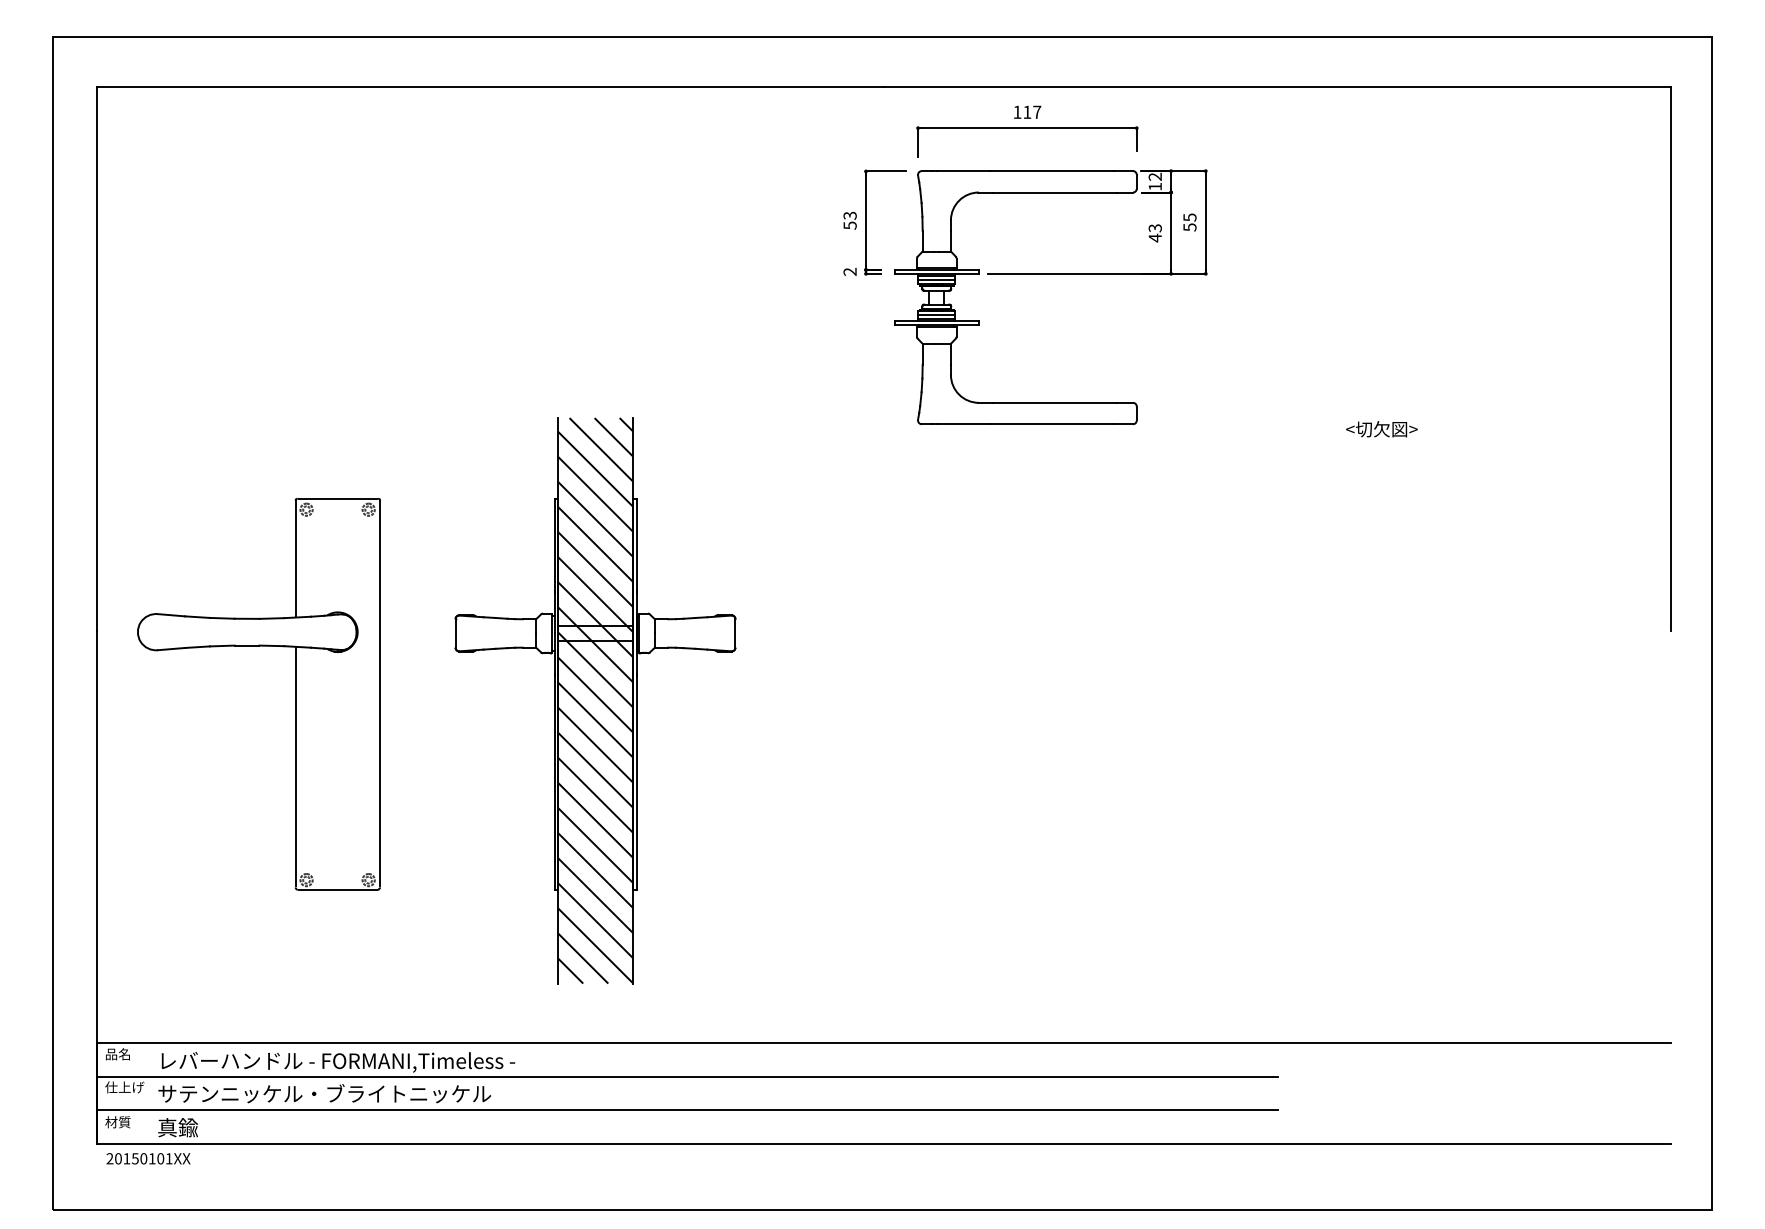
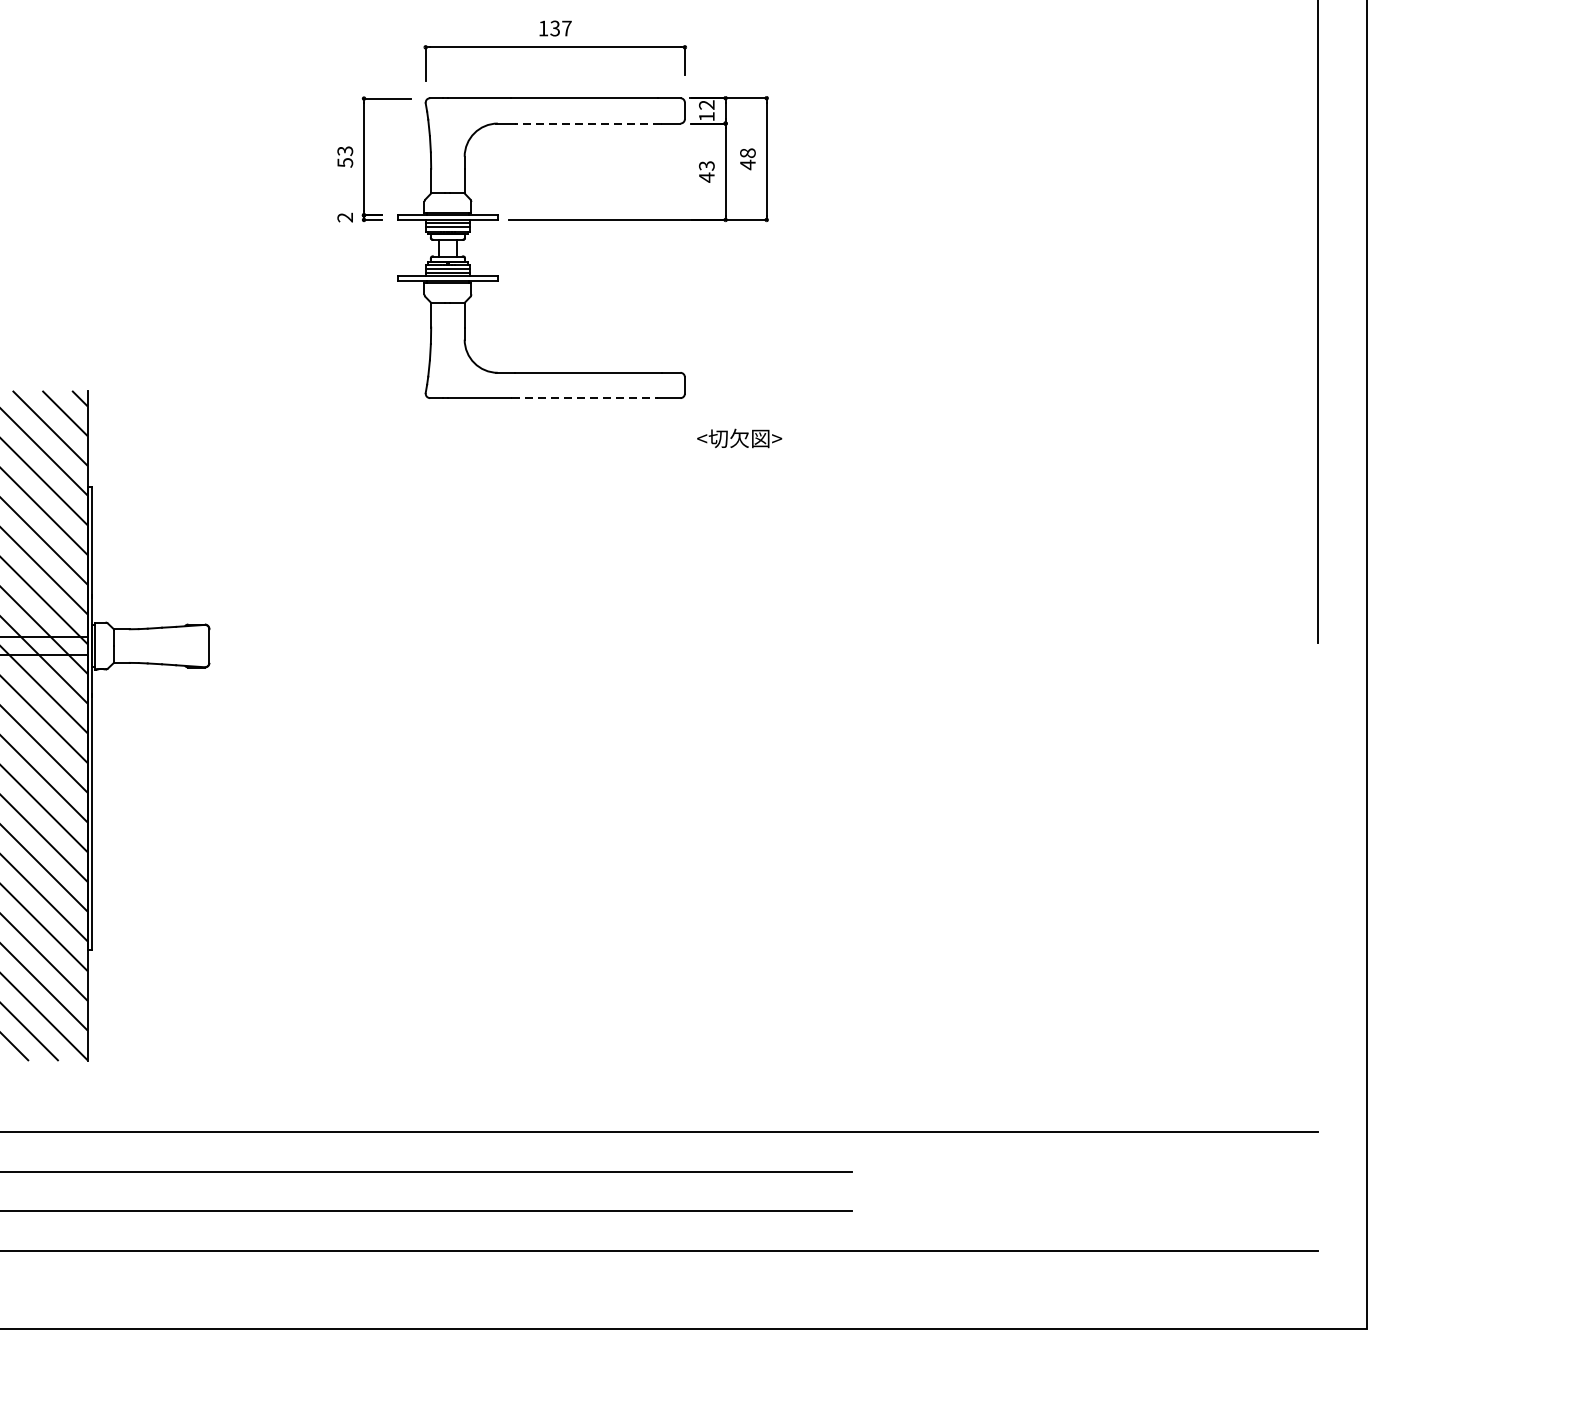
text: (1027, 111) -> (555, 27), 117 -> 137
line: (1054, 192) -> (587, 123), solid -> dashed
text: (1189, 222) -> (747, 159), 55 -> 48
line: (1052, 424) -> (585, 398), solid -> dashed
text: (1381, 429) -> (739, 438), moved

